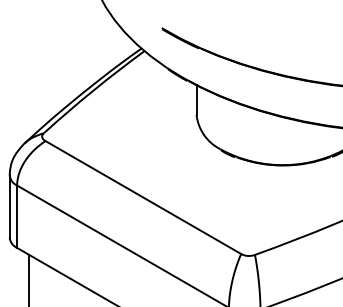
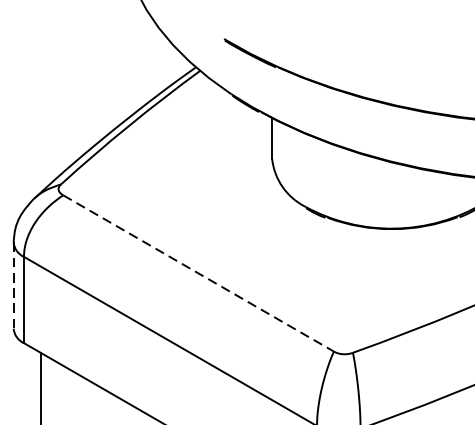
line: (143, 197) -> (198, 273), solid -> dashed
line: (9, 206) -> (13, 285), solid -> dashed

